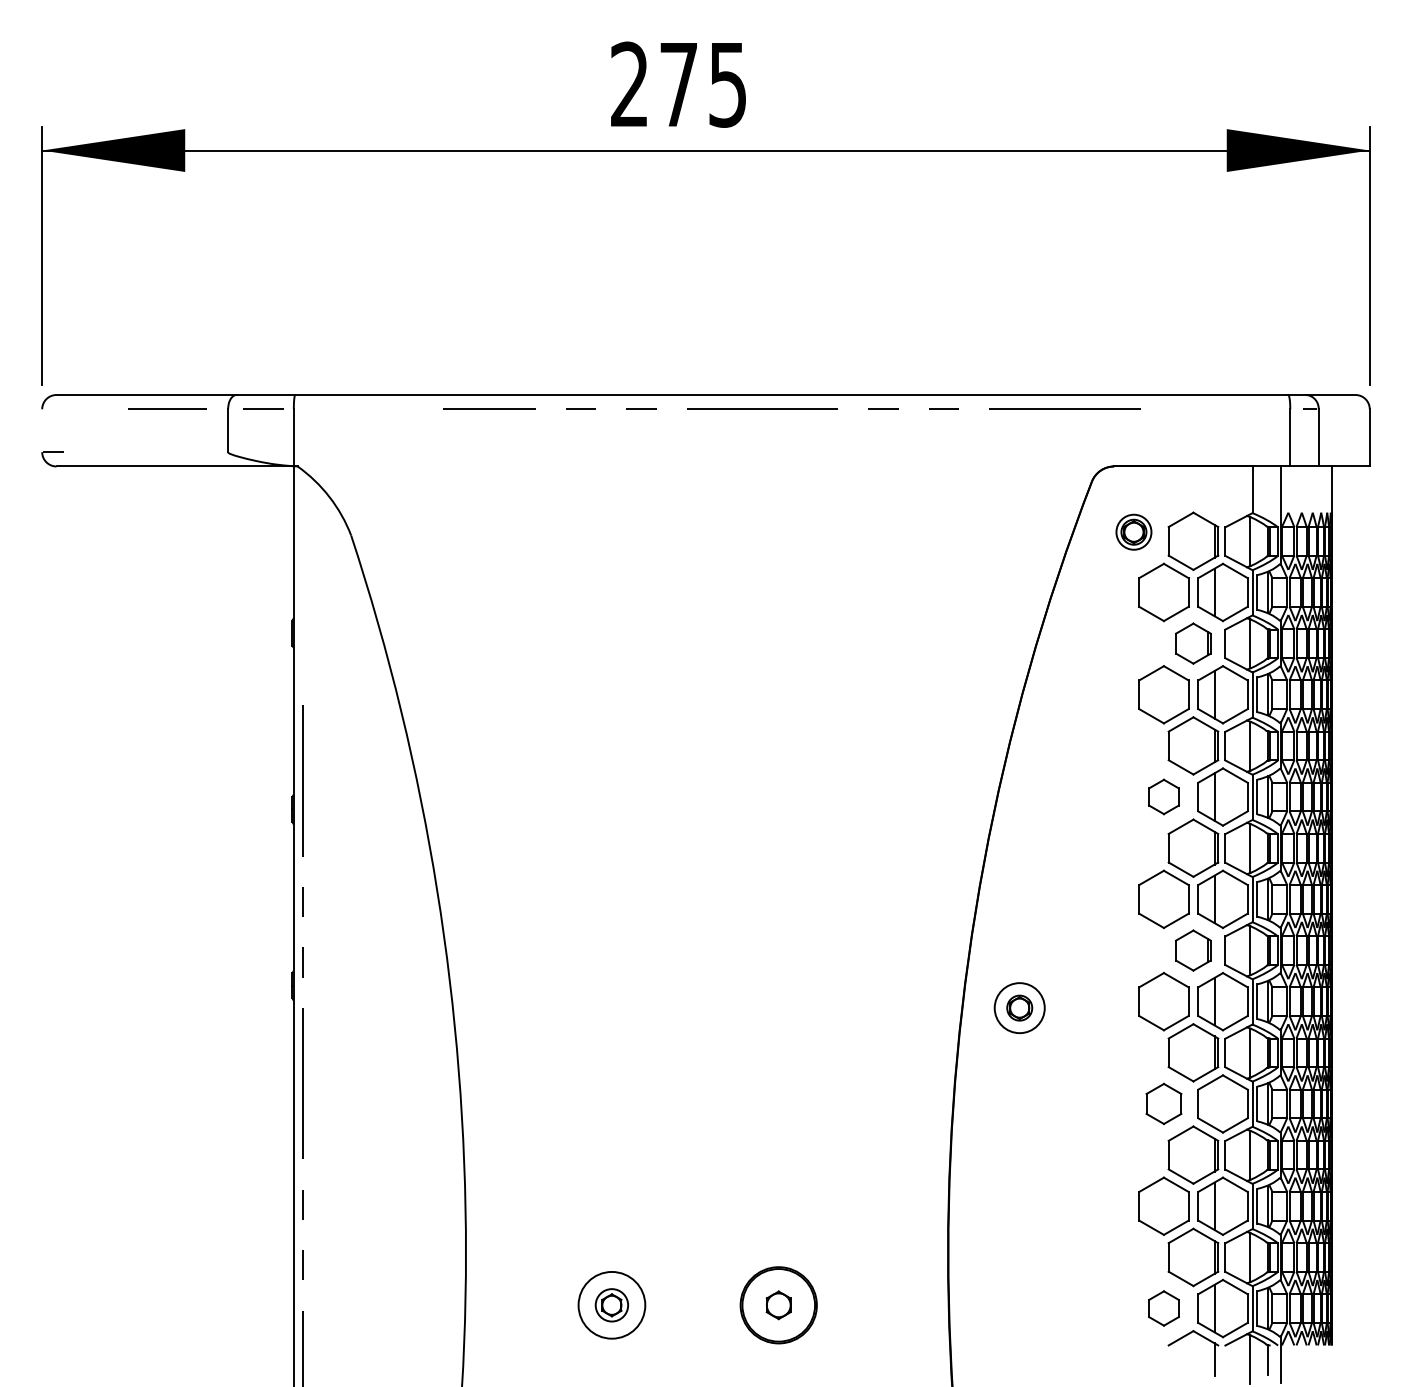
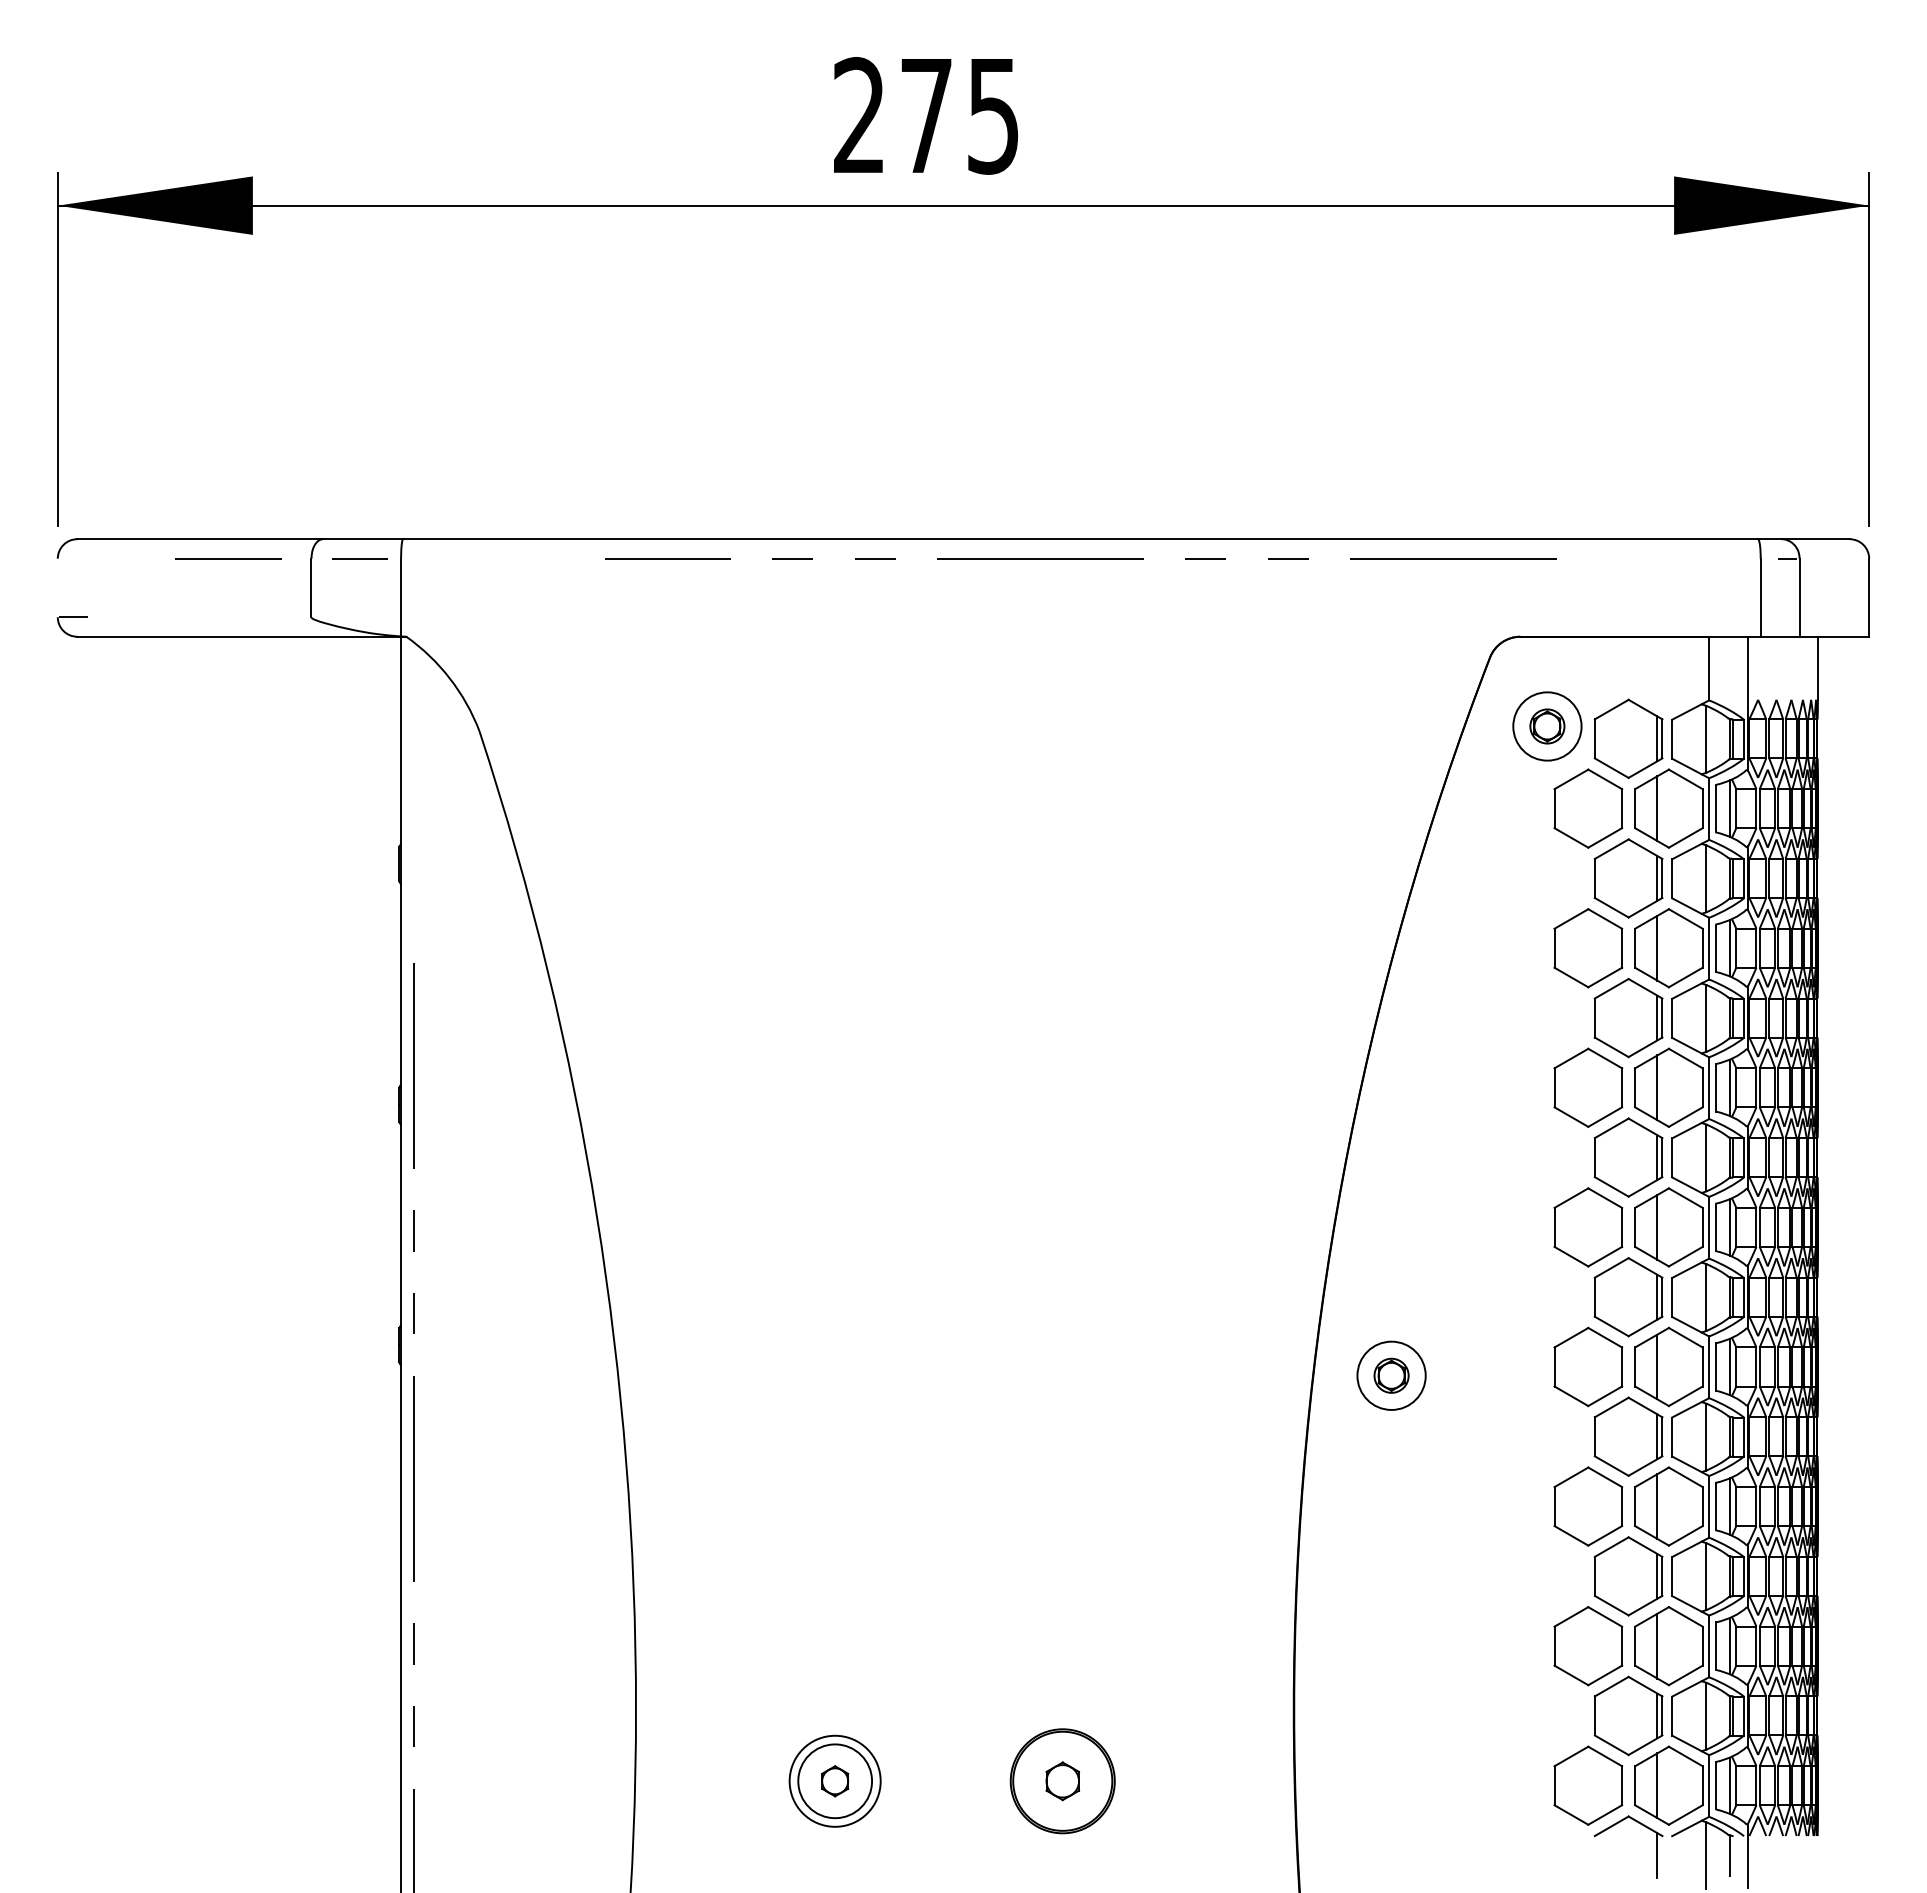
circle: (1134, 532) -> (1547, 726), size x1.43
part: (1193, 643) -> (1628, 878), size x1.43
part: (1164, 796) -> (1588, 1087), size x1.67
part: (1193, 950) -> (1628, 1297), size x1.43
part: (1164, 1103) -> (1588, 1506), size x1.43
line: (1214, 1103) -> (1657, 1506), added
circle: (612, 1305) -> (835, 1781), size x1.67
part: (1164, 1308) -> (1588, 1785), size x1.67

